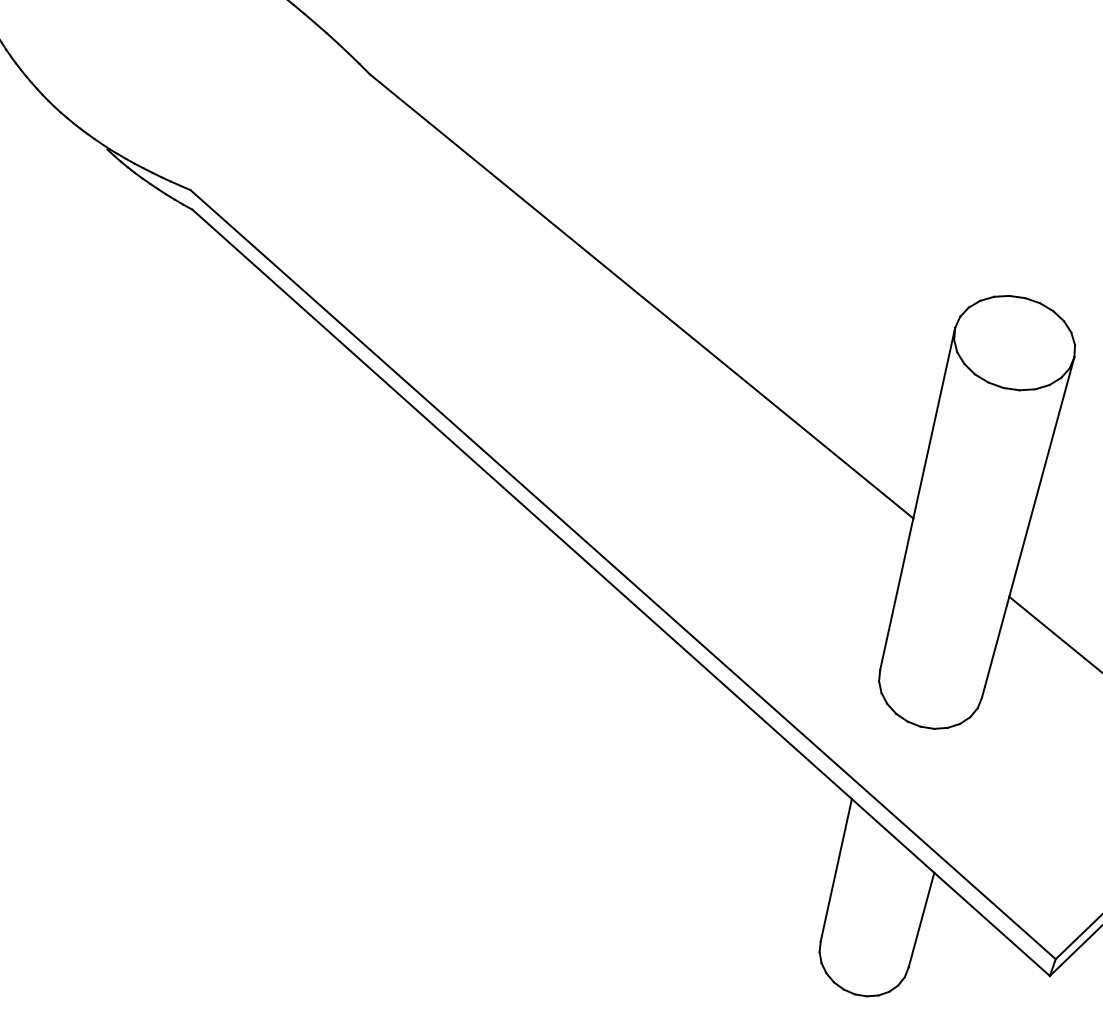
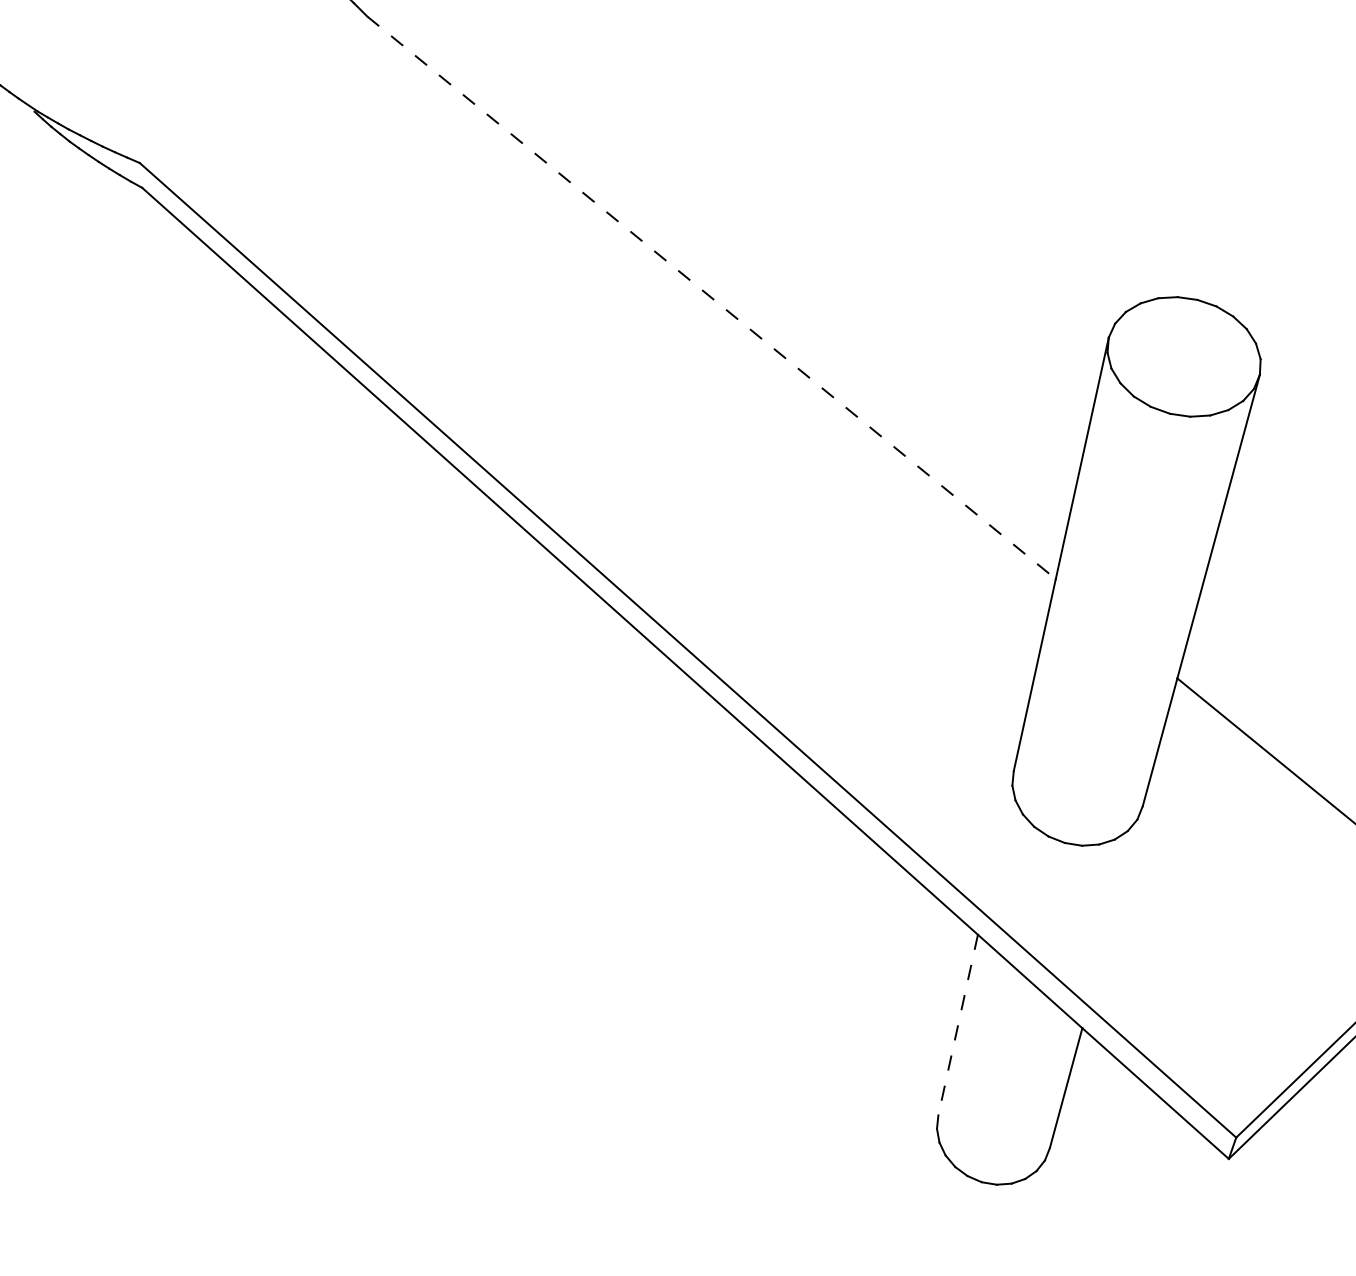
line: (641, 296) -> (711, 297), solid -> dashed
line: (836, 870) -> (958, 1025), solid -> dashed

